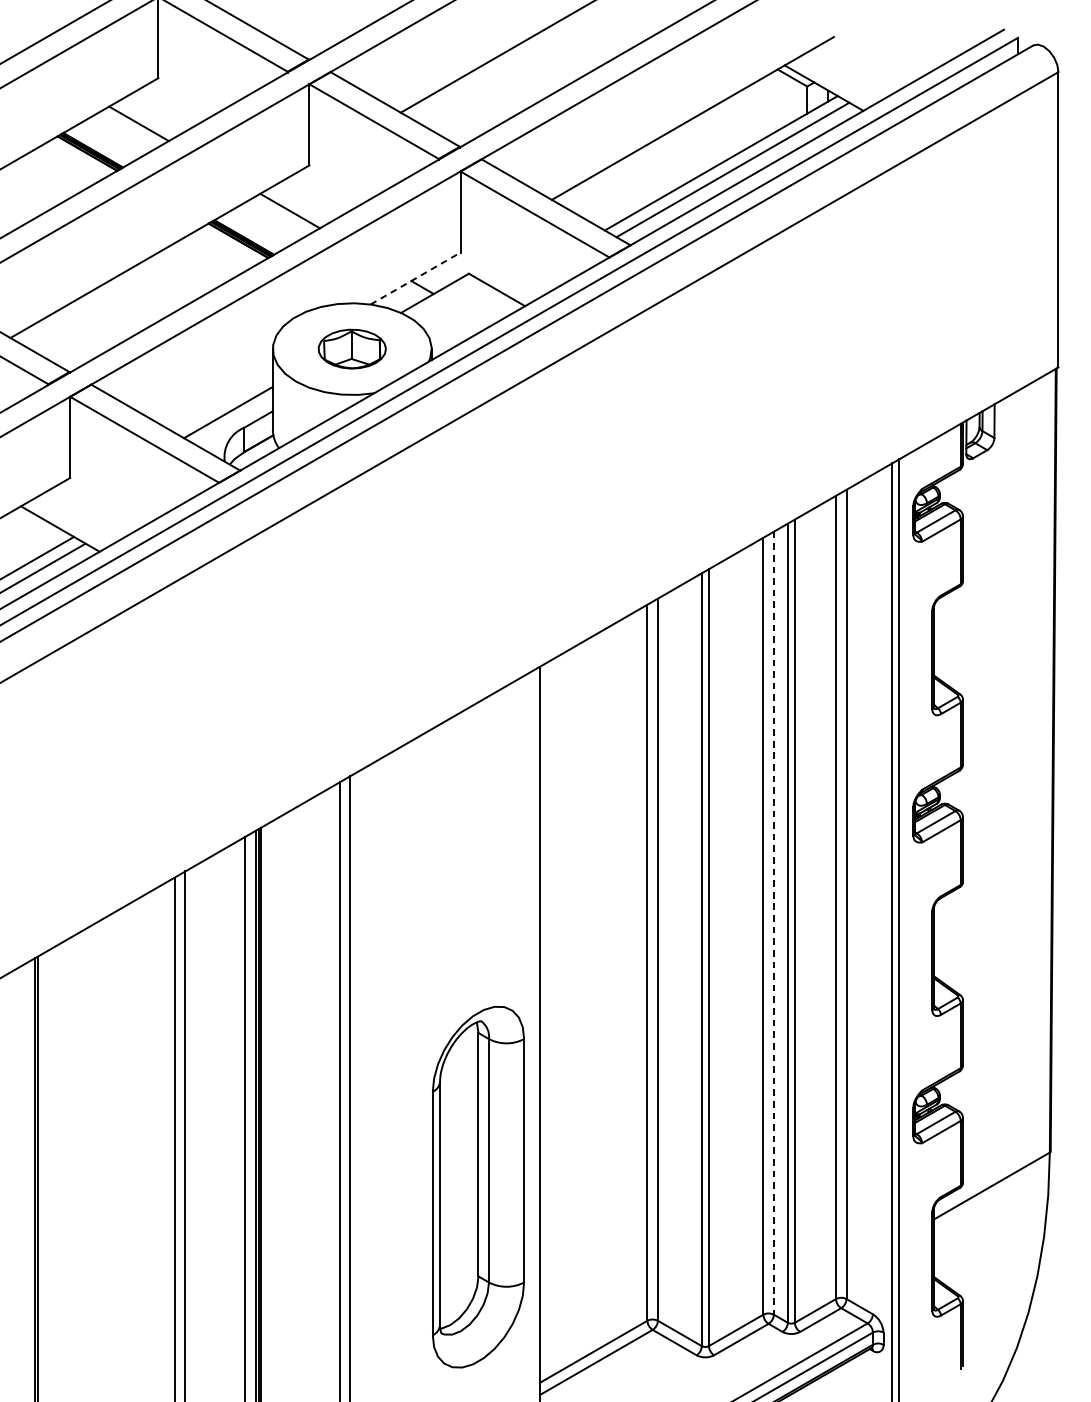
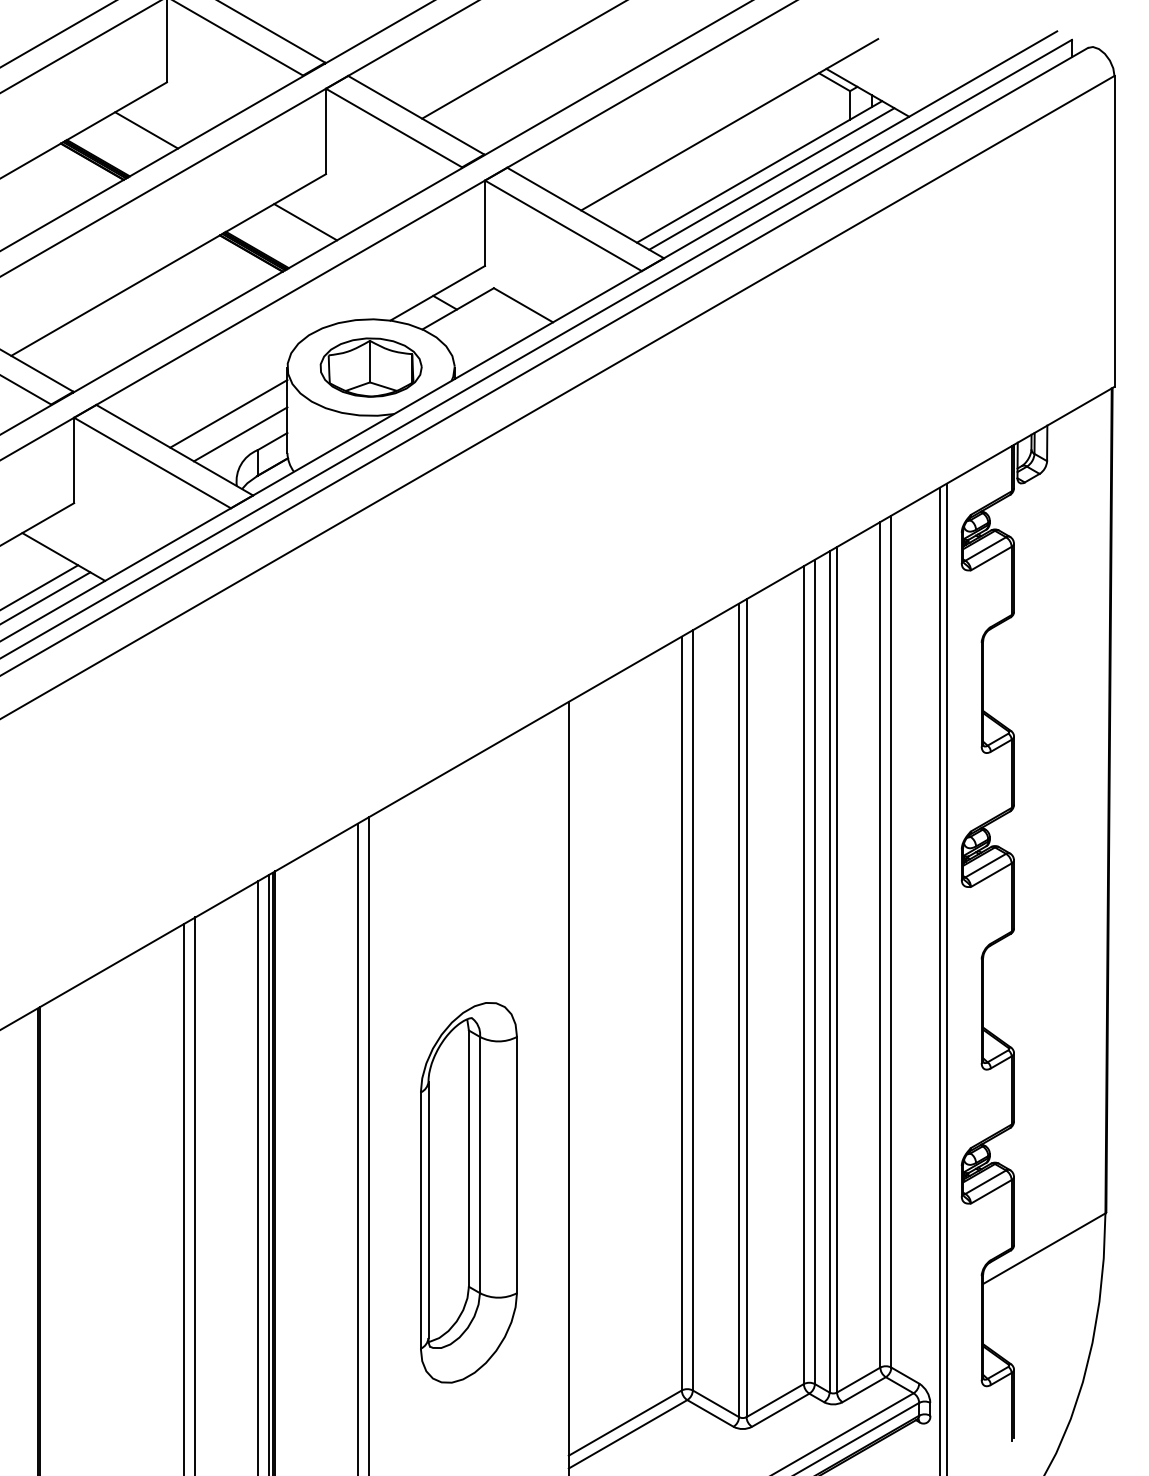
line: (415, 278) -> (437, 293), dashed -> solid
part: (351, 349) -> (370, 367), size x1.43
line: (216, 392) -> (228, 413), added
line: (773, 923) -> (814, 972), dashed -> solid
part: (478, 1186) -> (468, 1192), moved

